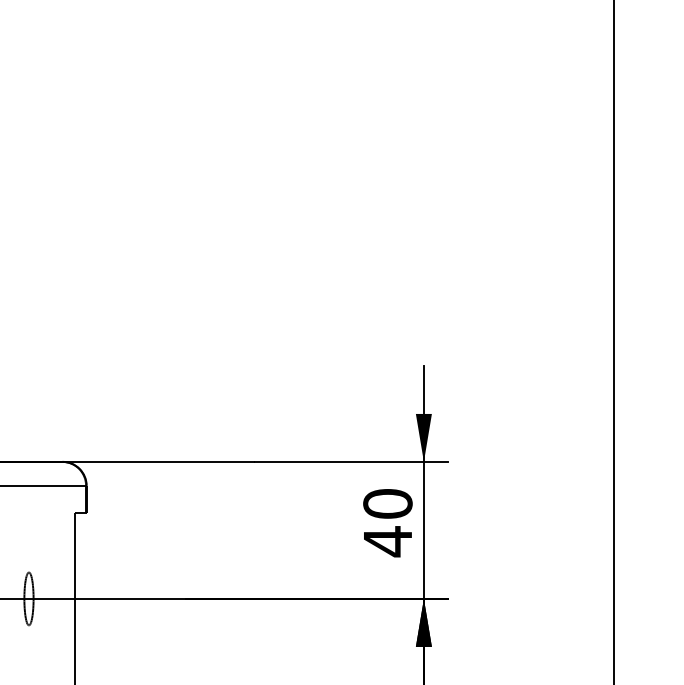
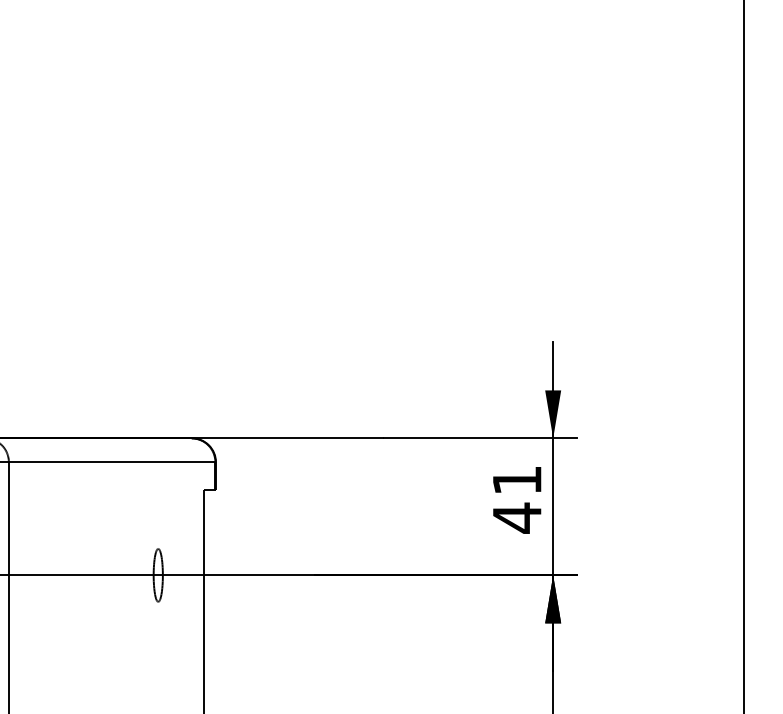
text: (388, 504) -> (517, 480), 40 -> 41

